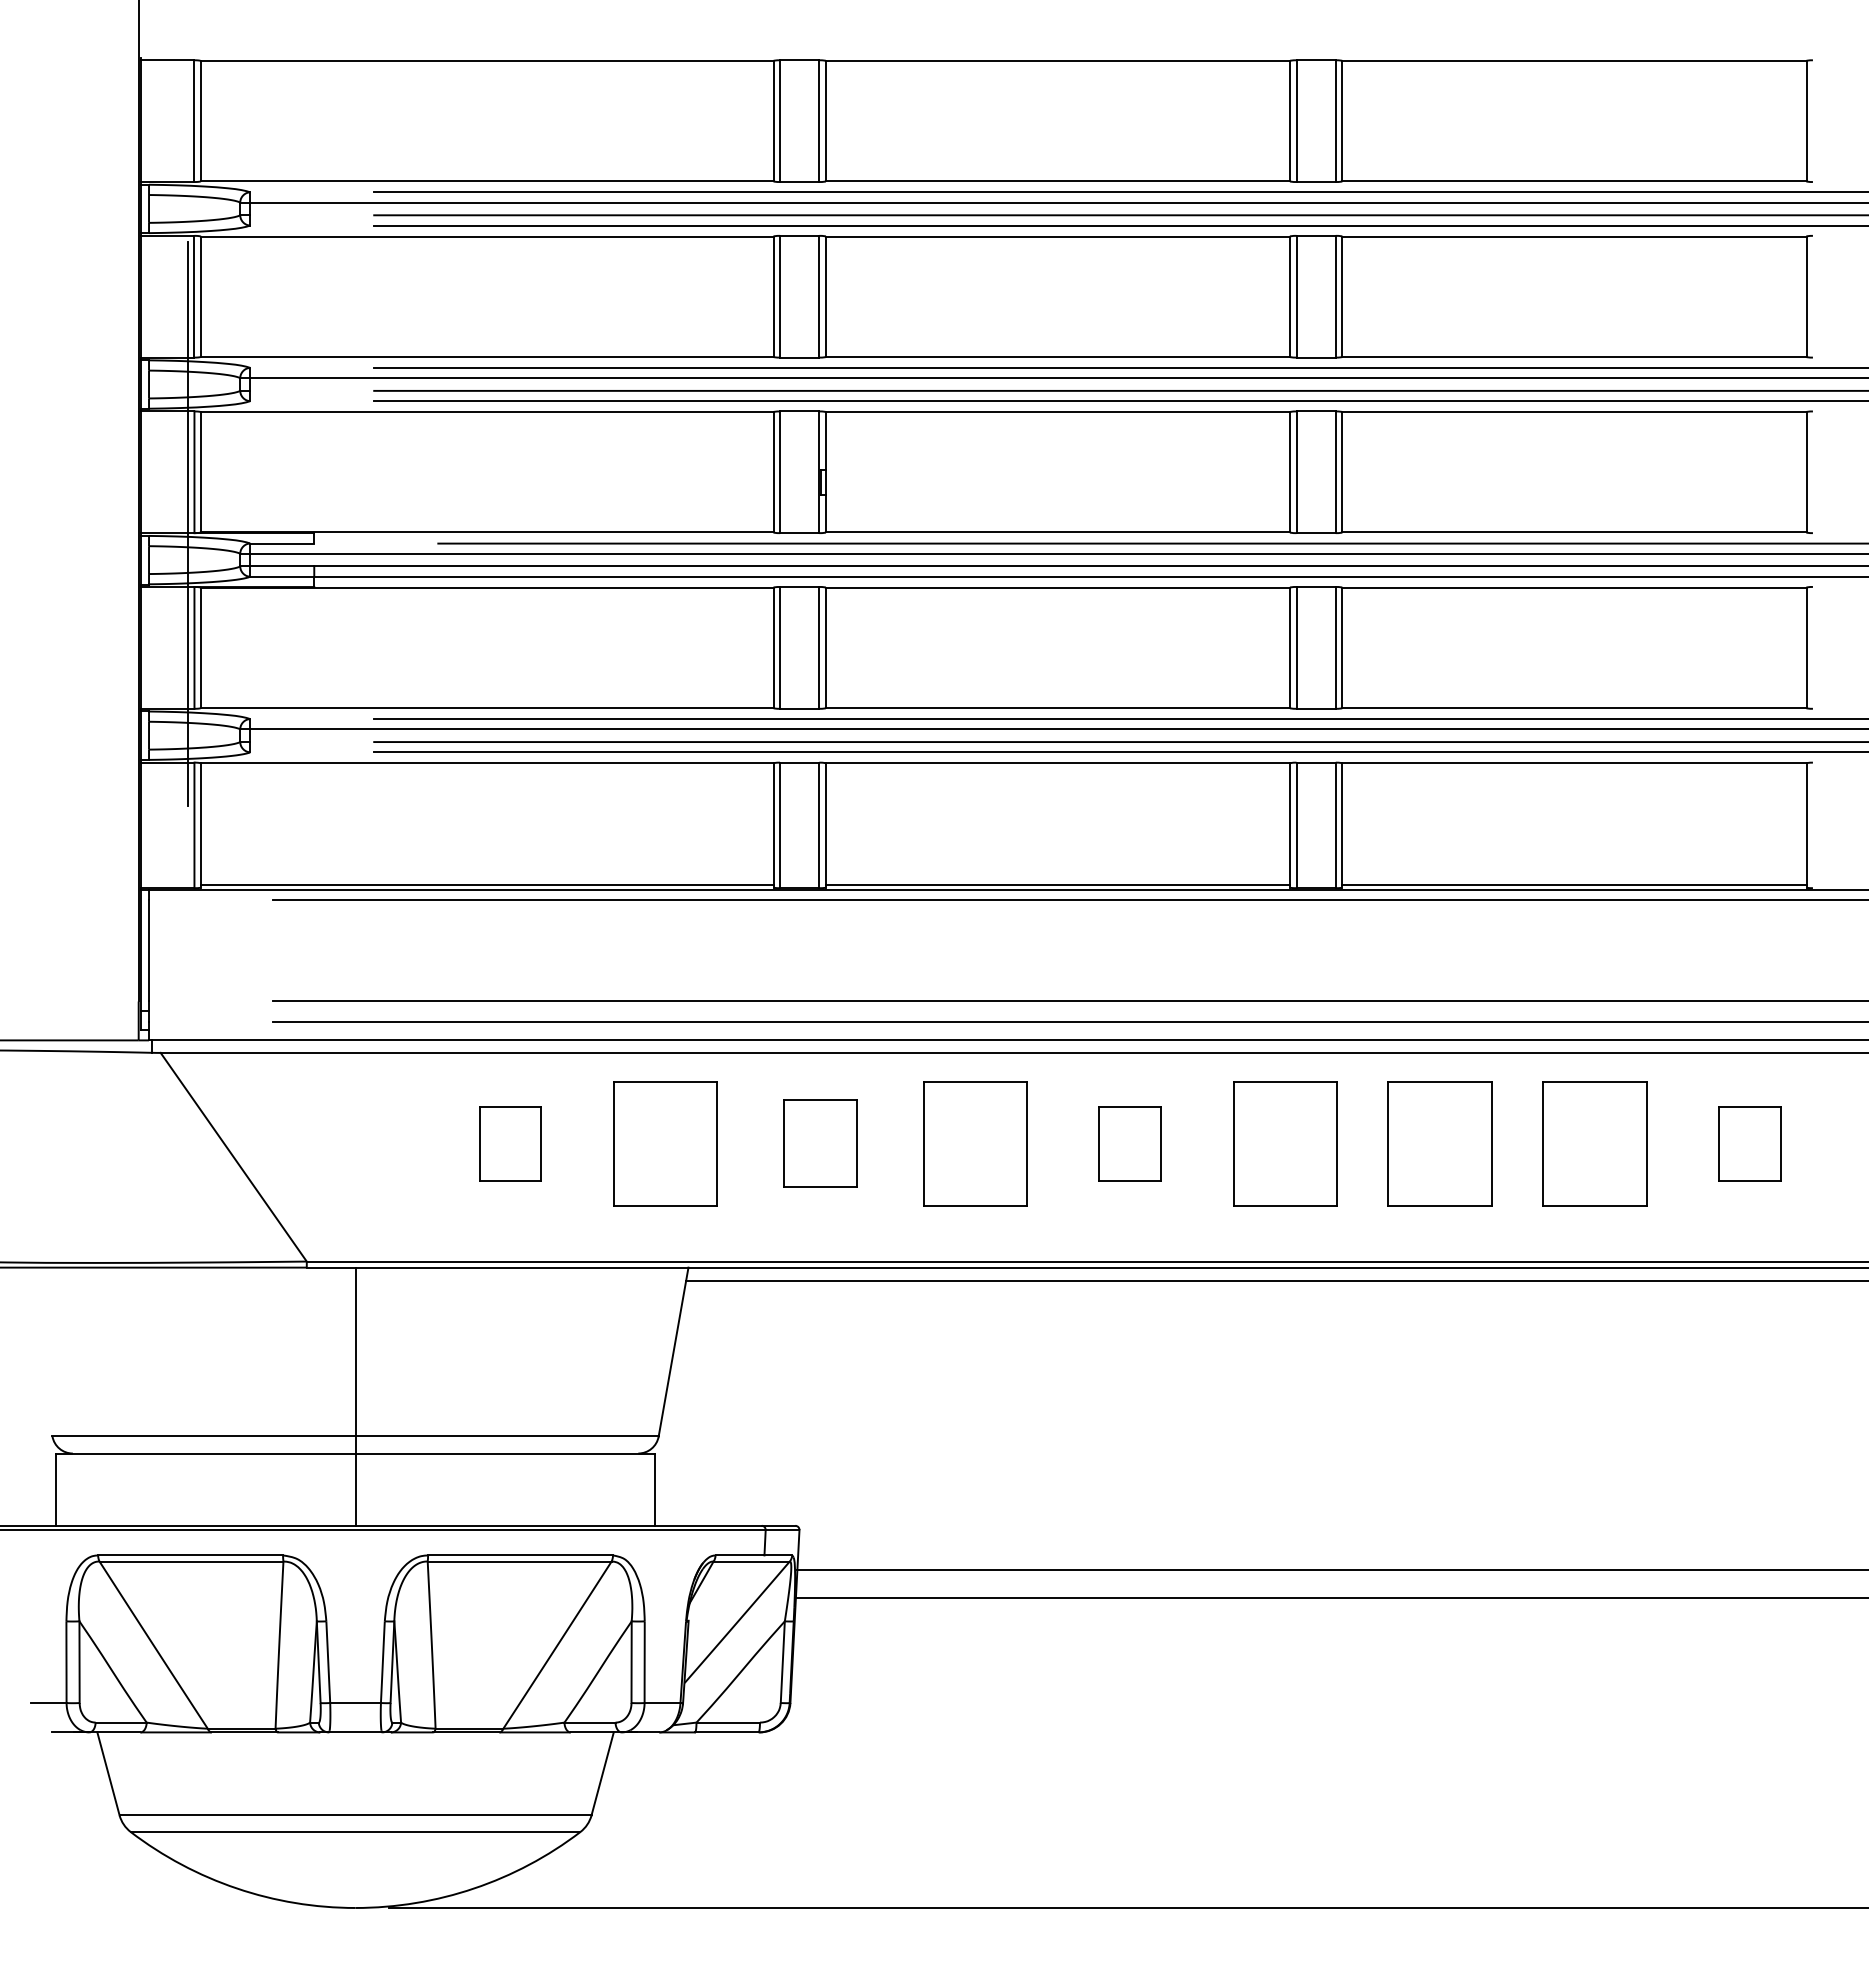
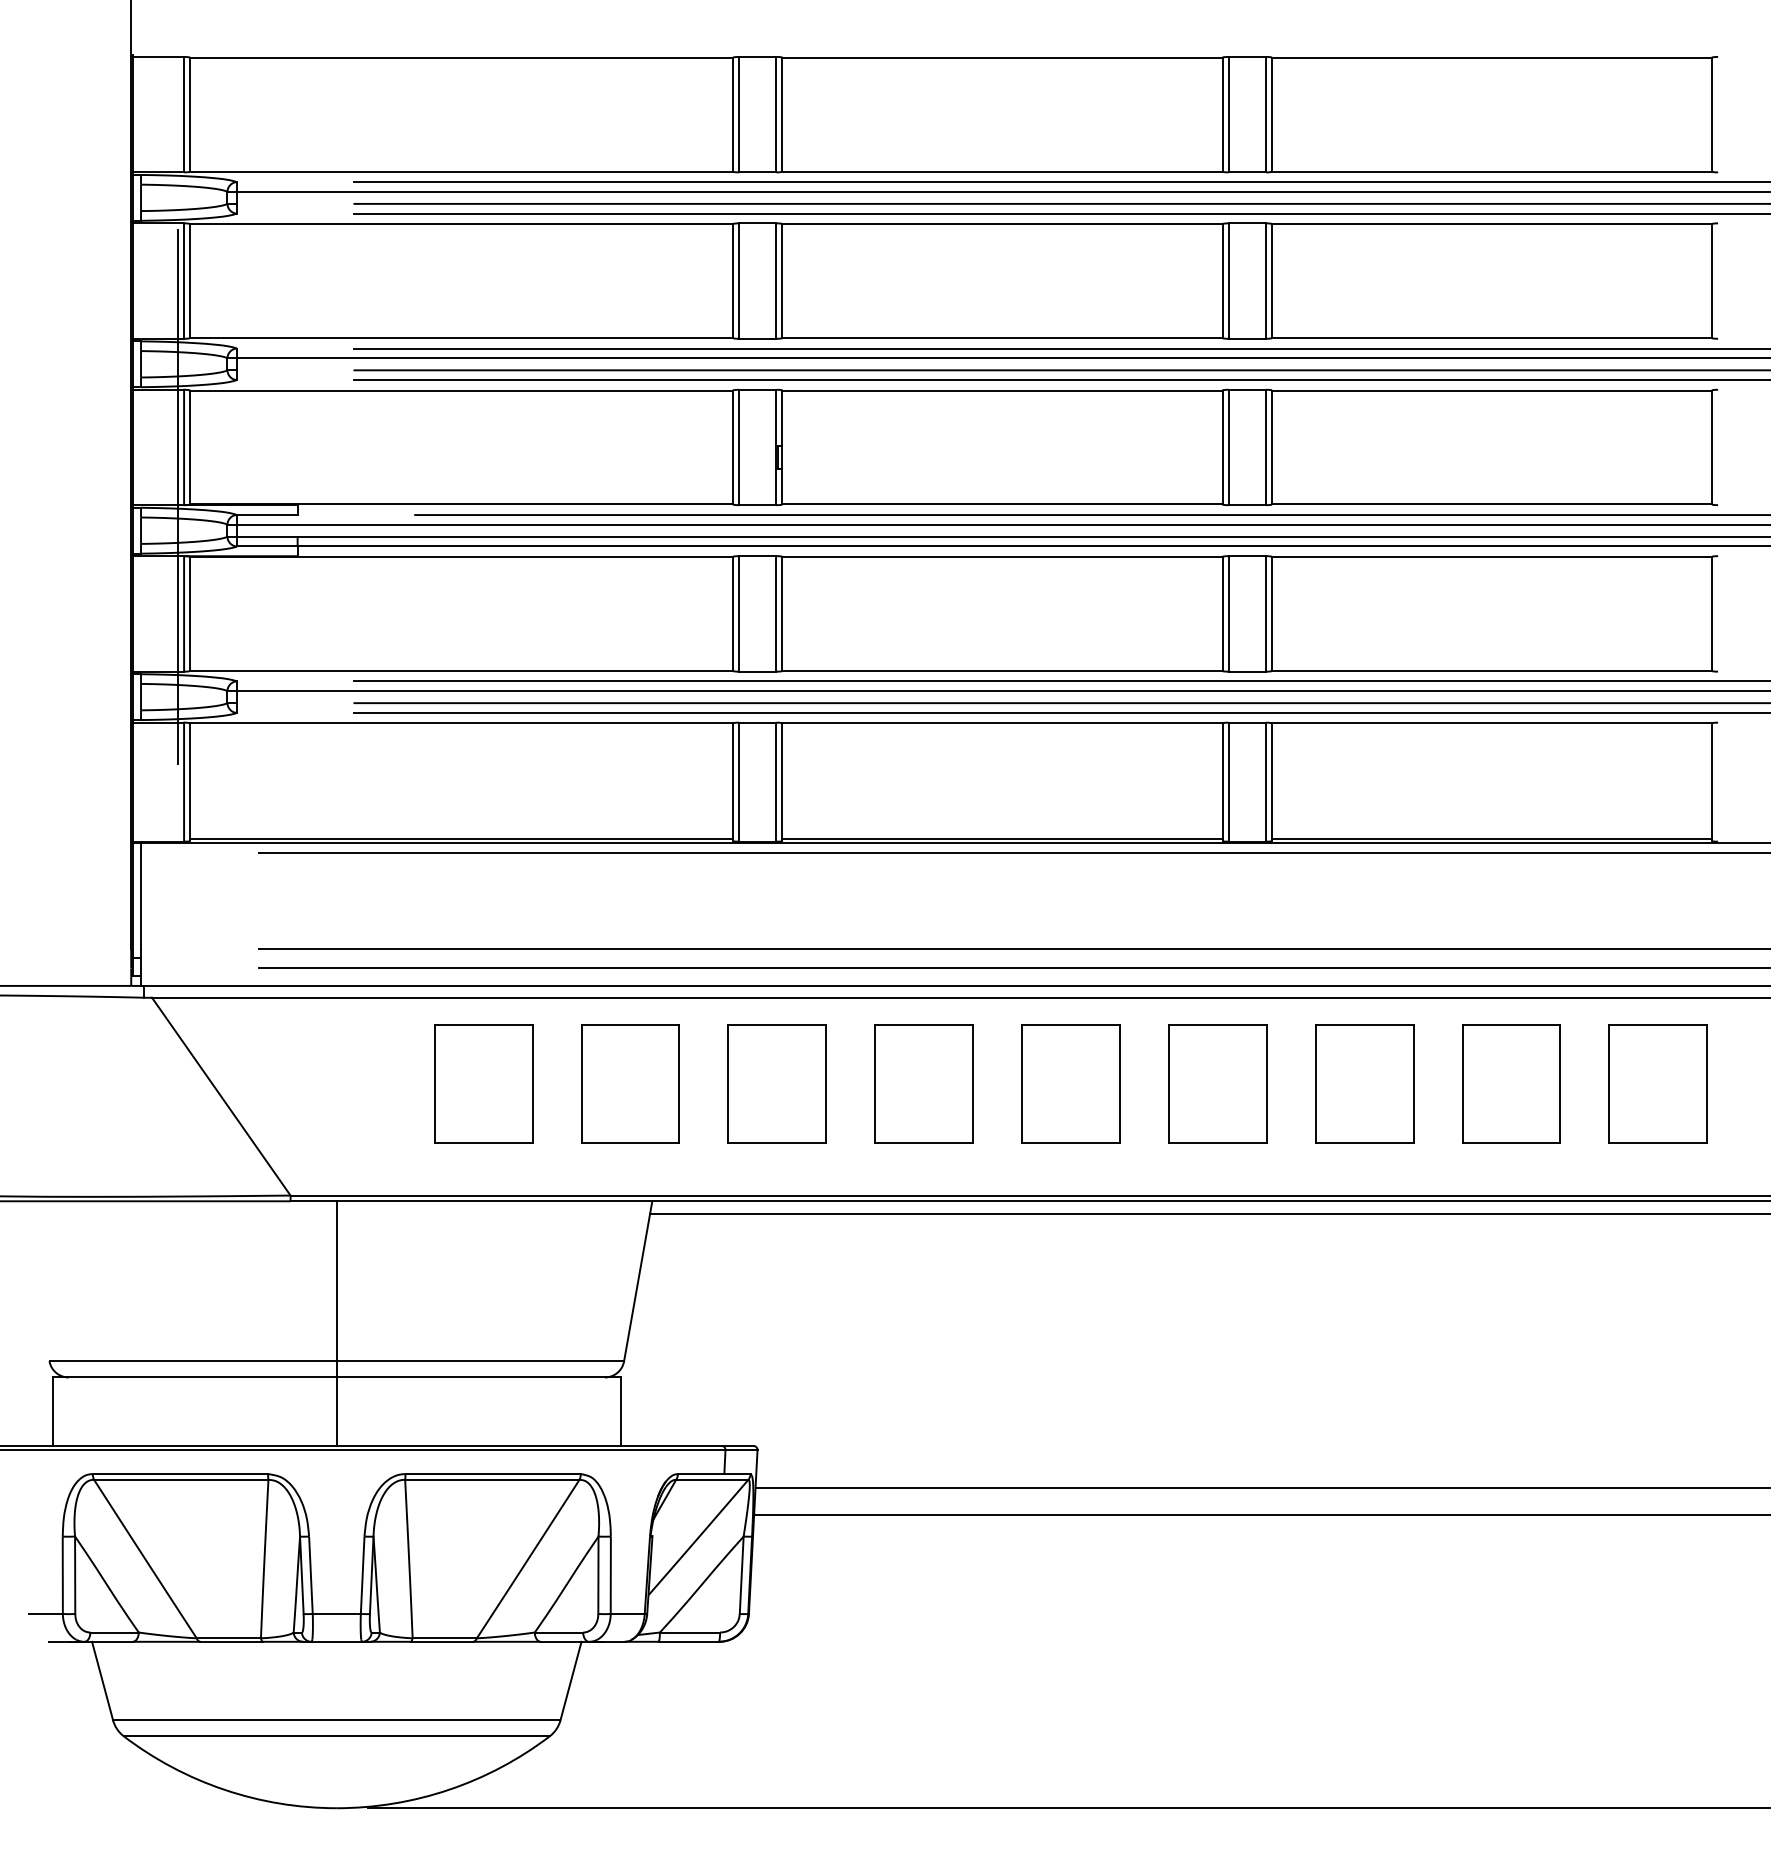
part: (510, 1143) -> (483, 1083), size x1.67
part: (820, 1143) -> (777, 1083), size x1.43
part: (1130, 1143) -> (1071, 1083), size x1.67
part: (1749, 1143) -> (1657, 1083), size x1.67

